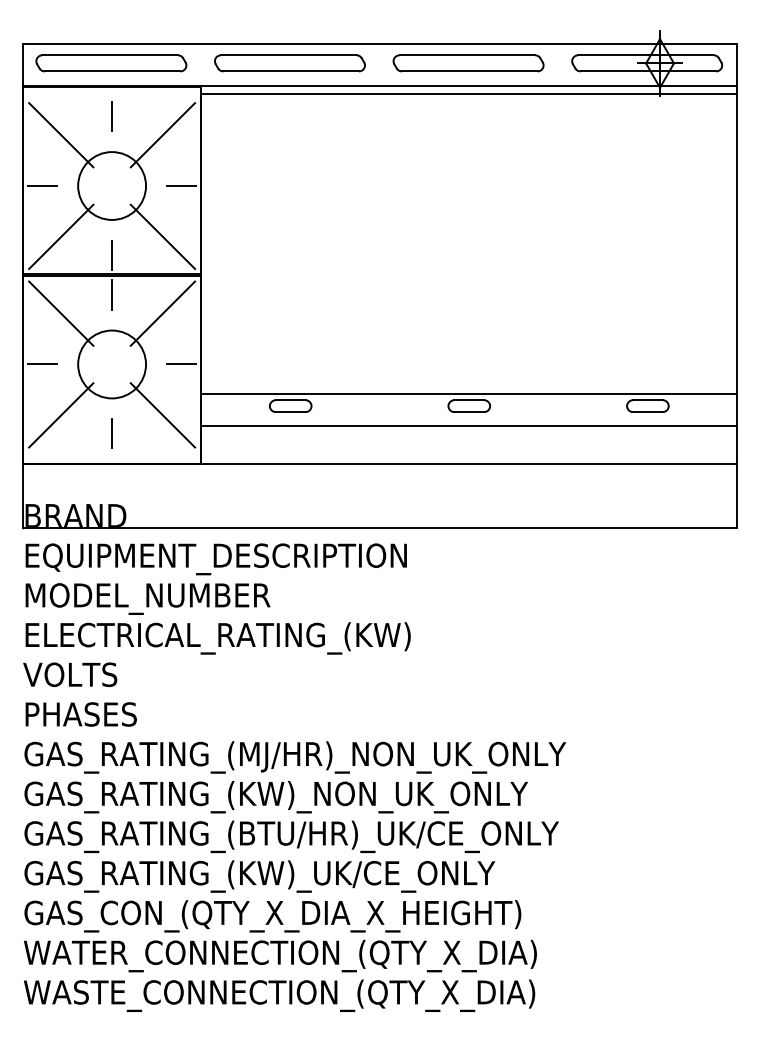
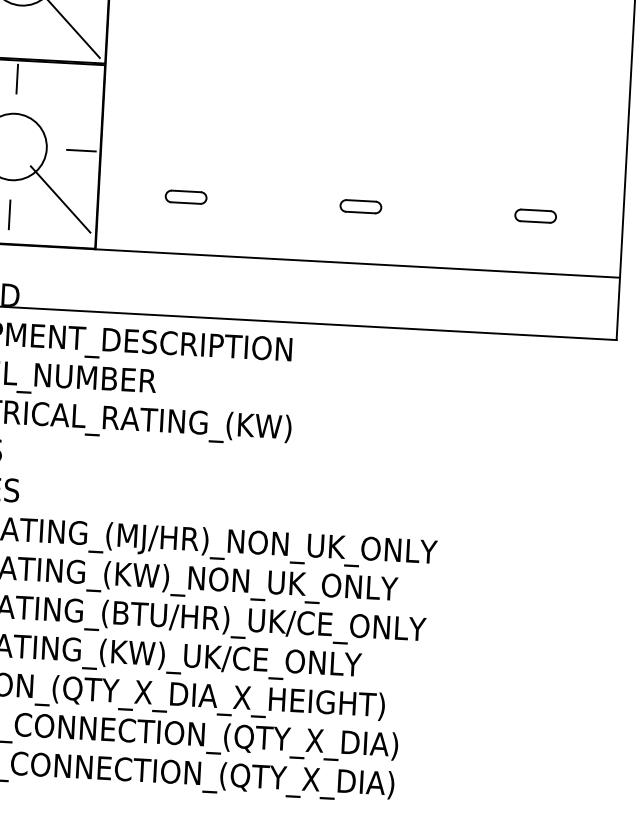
line: (112, 255) -> (19, 40), removed
line: (162, 313) -> (65, 99), removed
line: (469, 393) -> (361, 194), removed
line: (469, 426) -> (360, 226), removed

